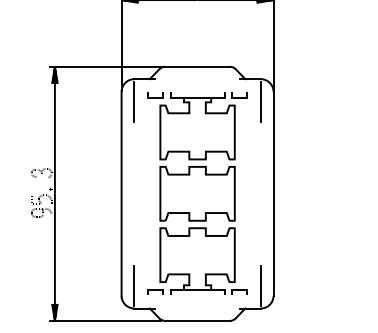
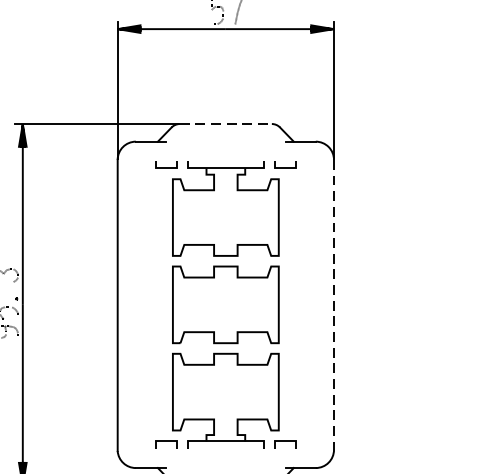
line: (198, 66) -> (227, 123), solid -> dashed
line: (134, 101) -> (136, 173), removed
line: (260, 101) -> (315, 173), removed
line: (273, 193) -> (333, 304), solid -> dashed
line: (134, 285) -> (136, 435), removed
line: (260, 285) -> (315, 435), removed

